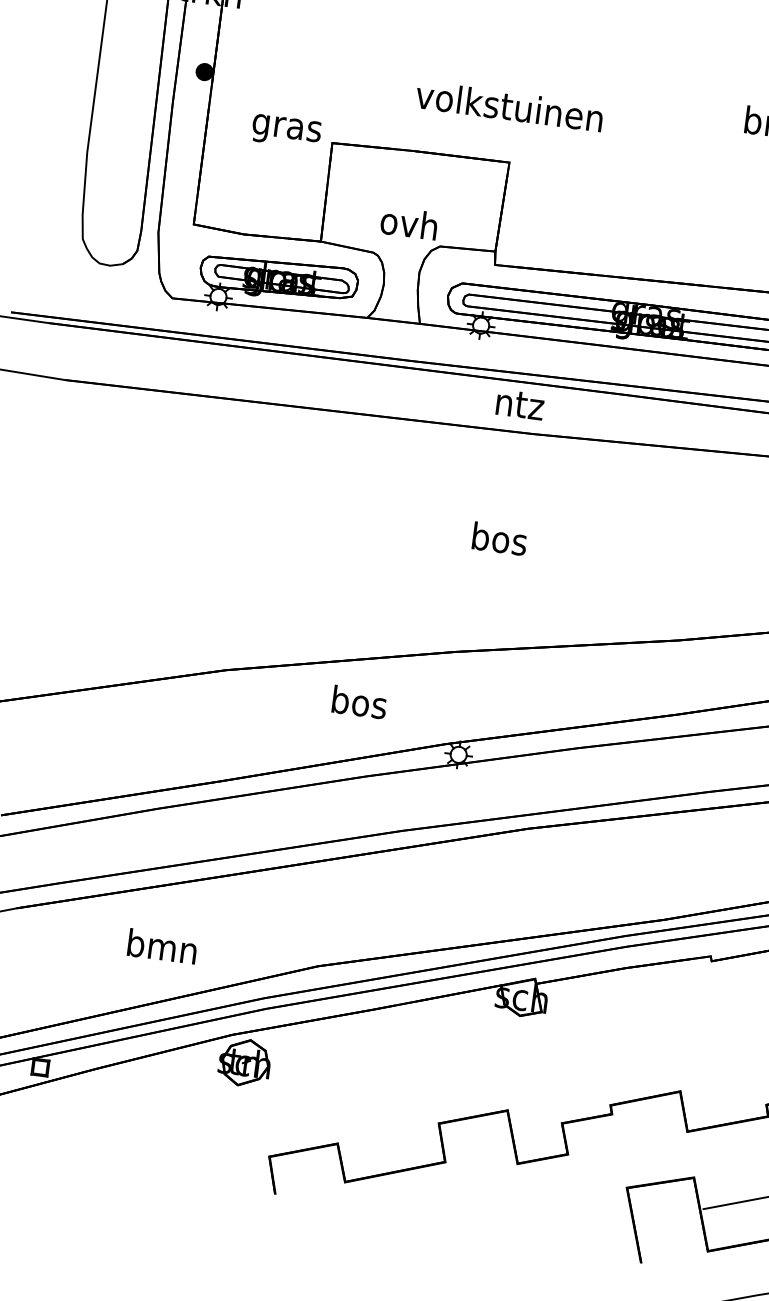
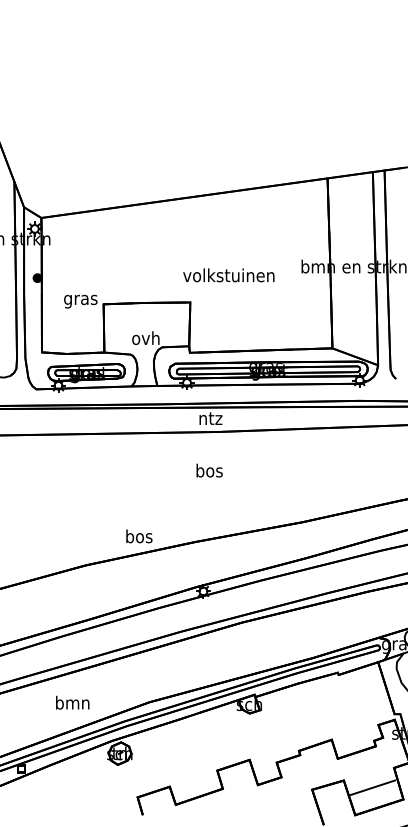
text: (508, 106) -> (228, 275), moved
text: (499, 538) -> (209, 470), moved
text: (359, 702) -> (139, 536), moved

